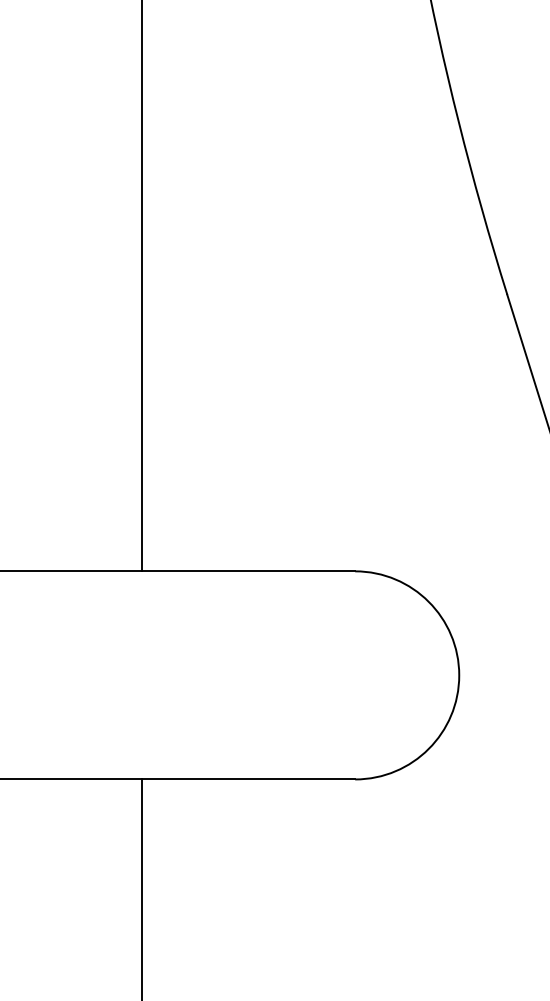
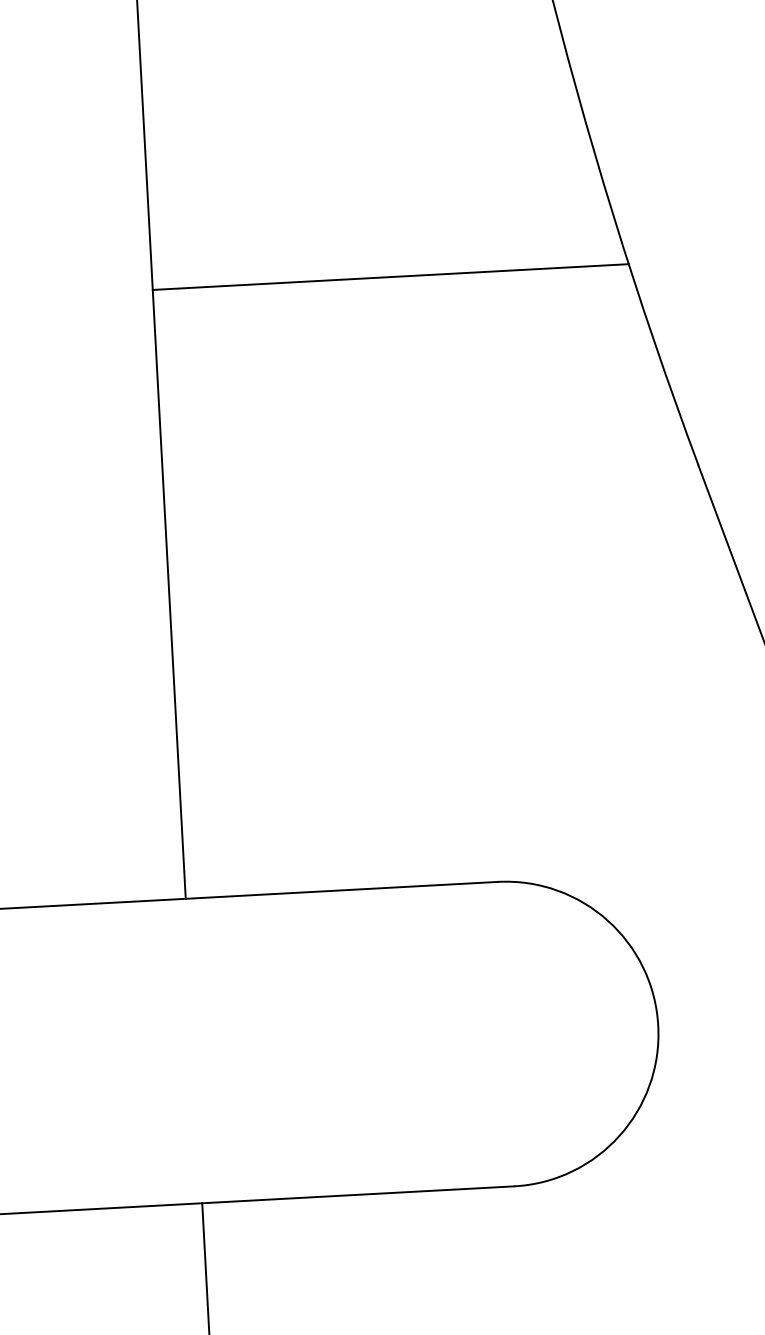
line: (304, 155) -> (390, 277), added

